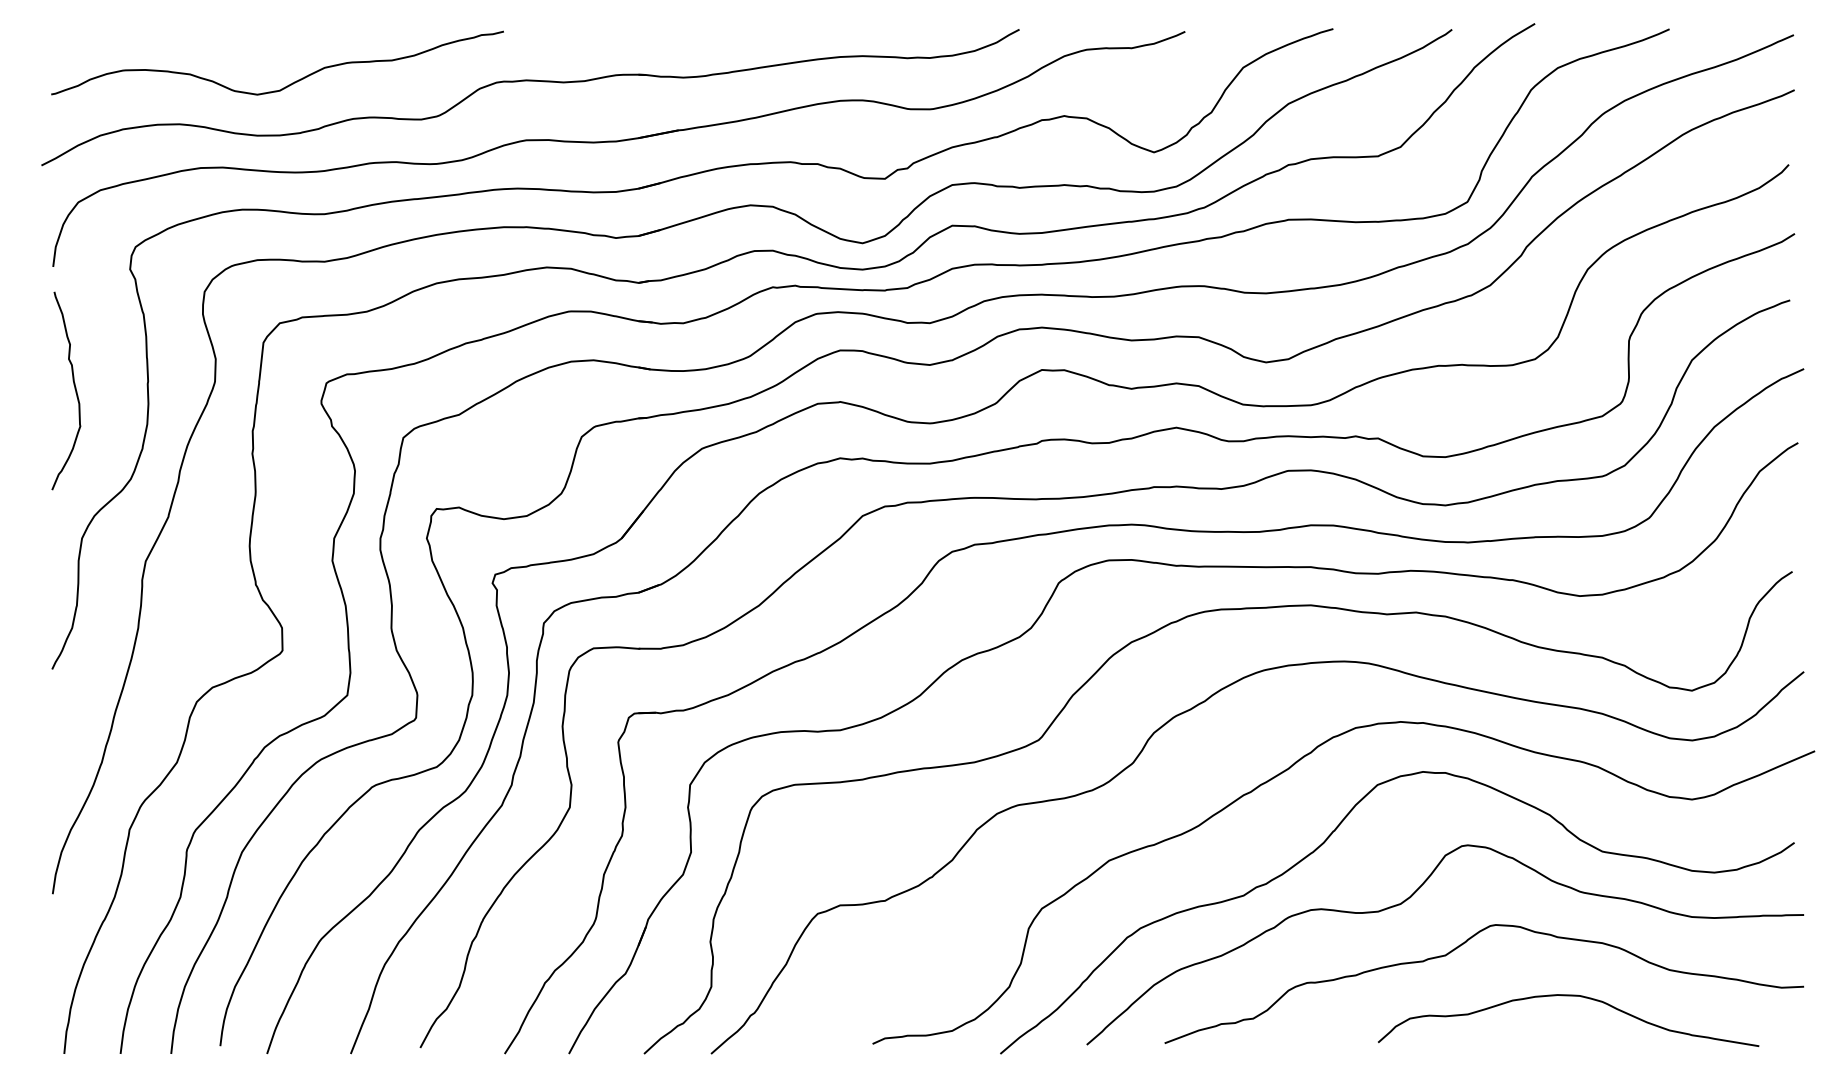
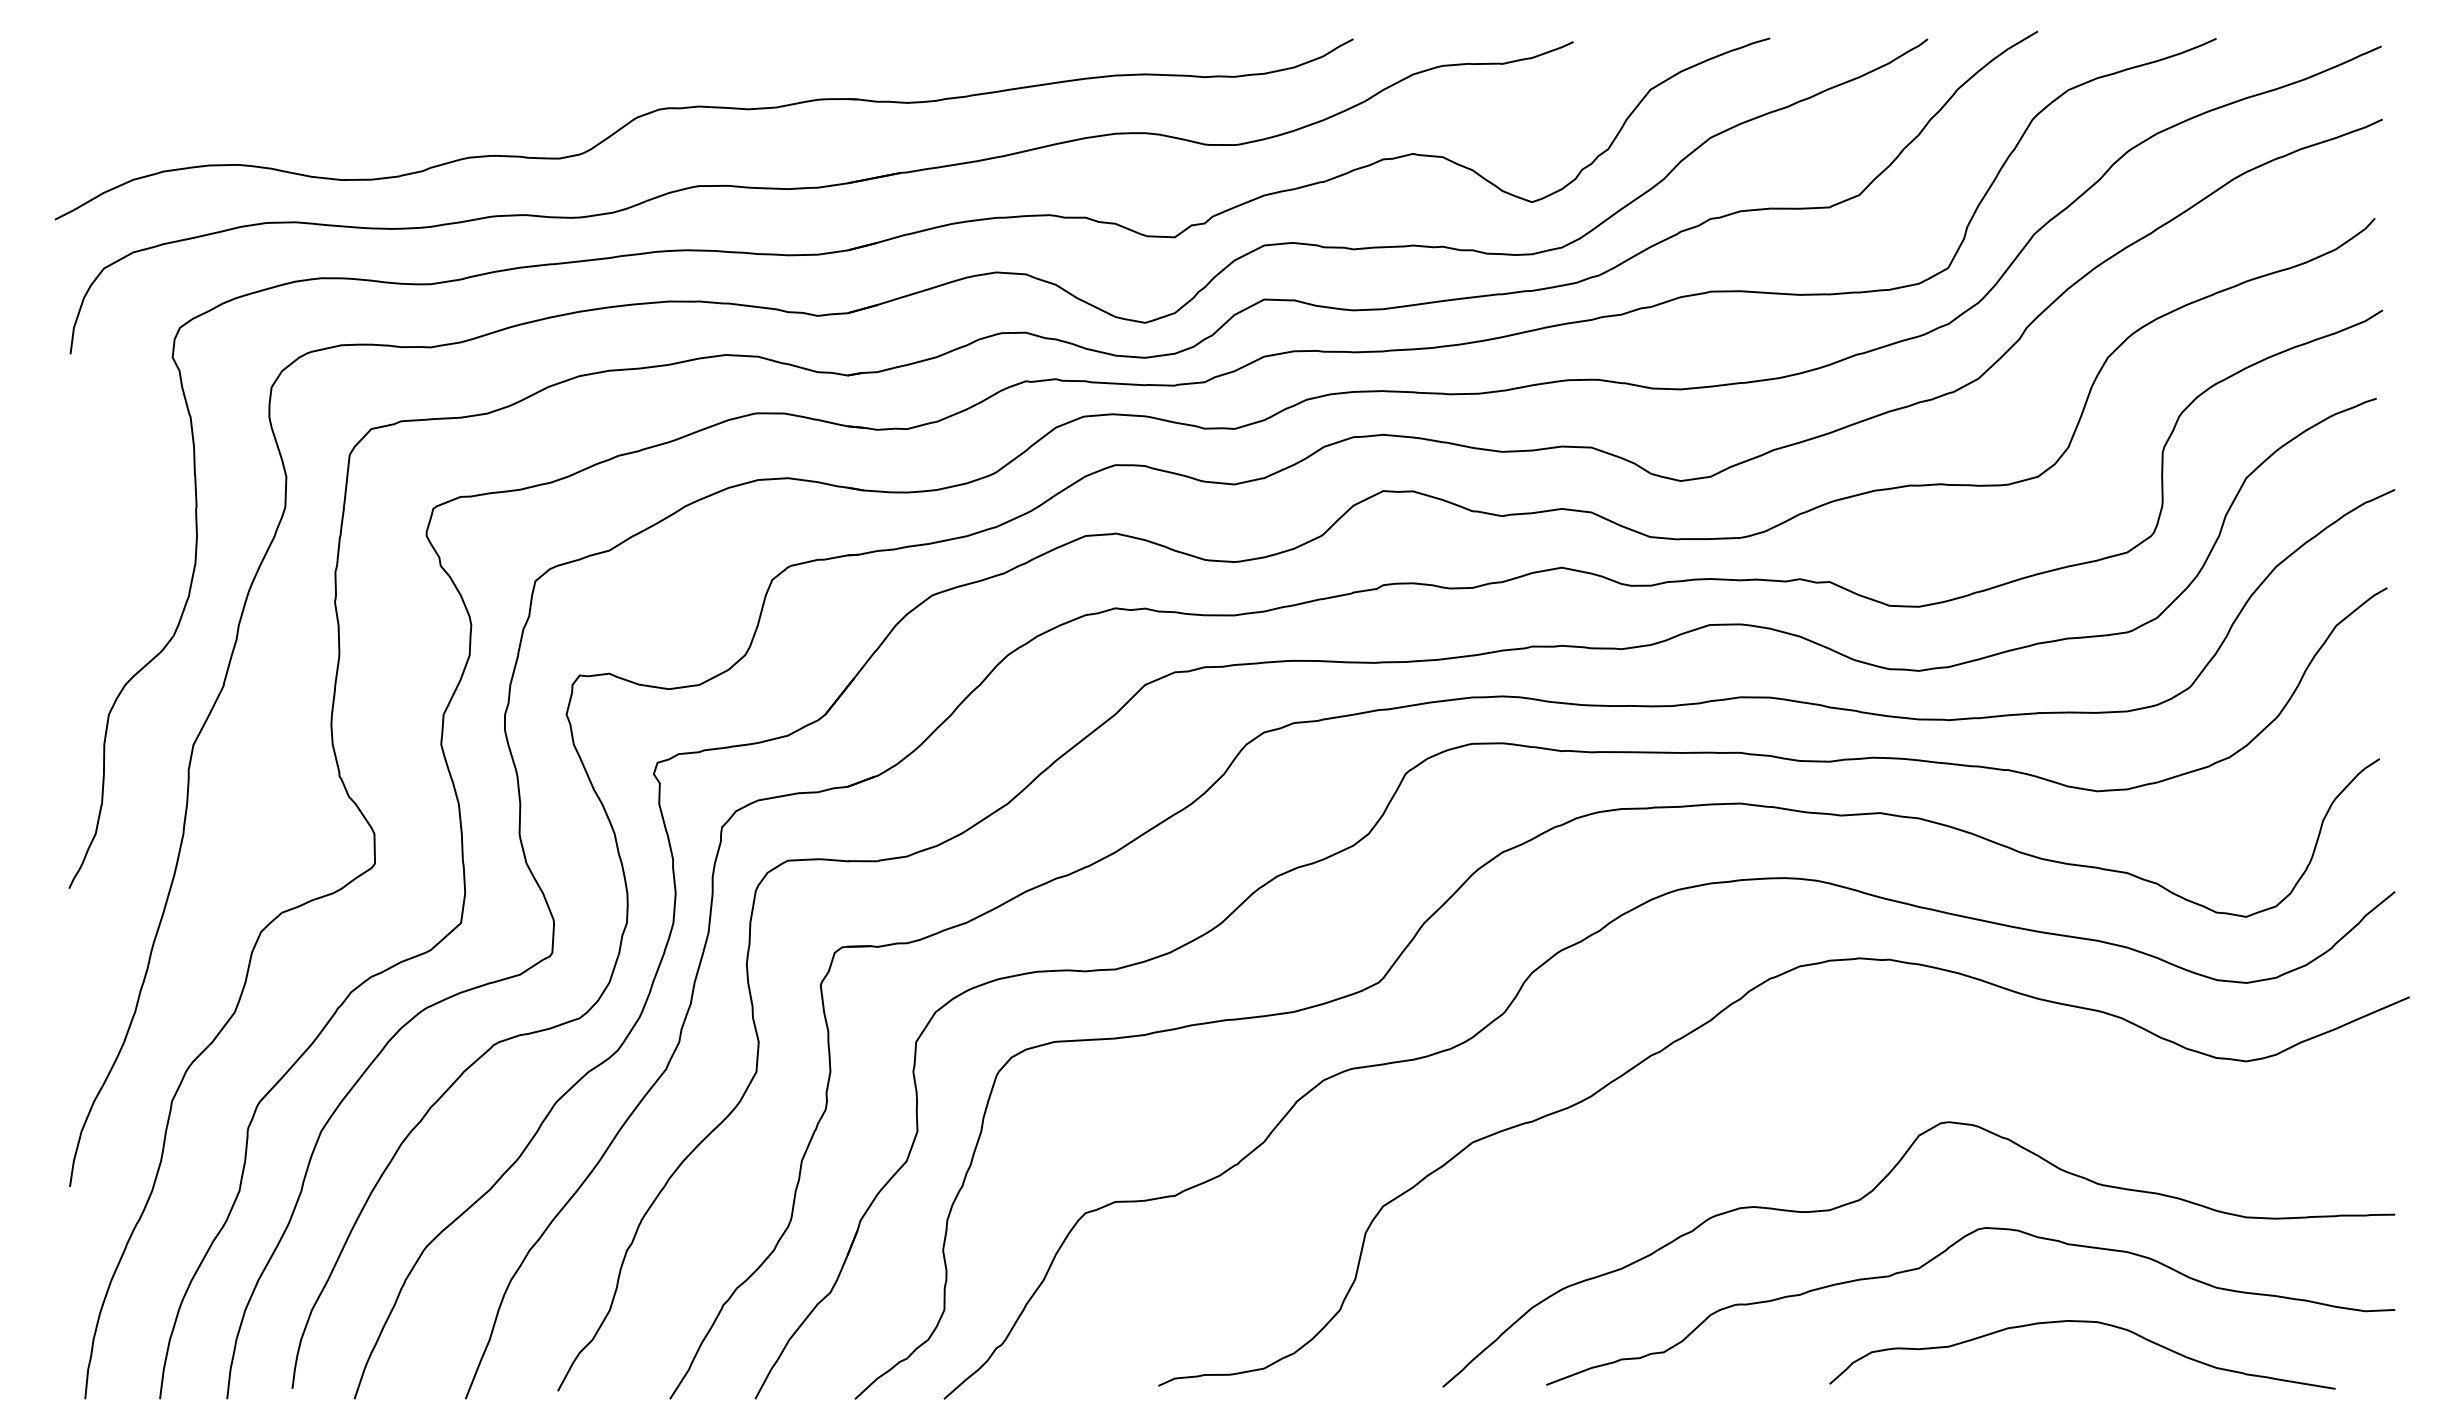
curve: (287, 85) -> (381, 113), removed
curve: (75, 389) -> (99, 517), removed
curve: (1324, 843) -> (1758, 1119), removed

